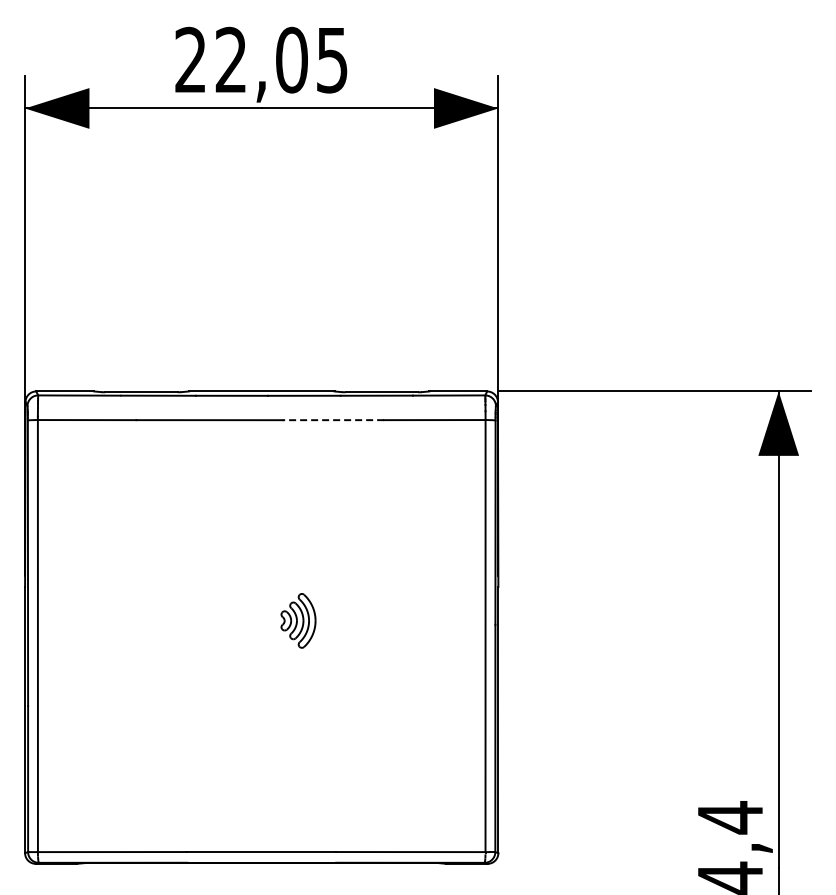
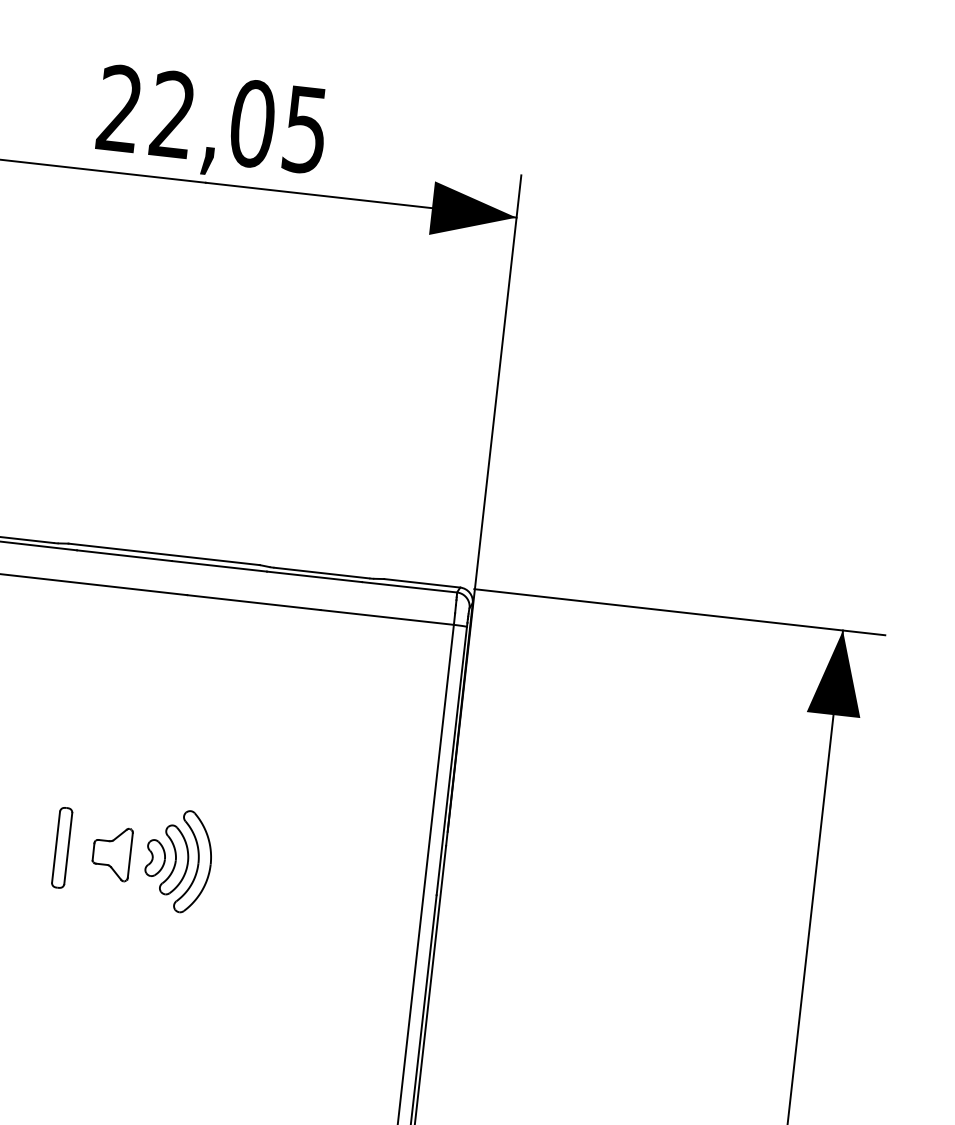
line: (333, 420) -> (254, 603), dashed -> solid
part: (209, 620) -> (61, 847), added
part: (247, 620) -> (111, 853), added
part: (298, 620) -> (178, 860), size x1.43

